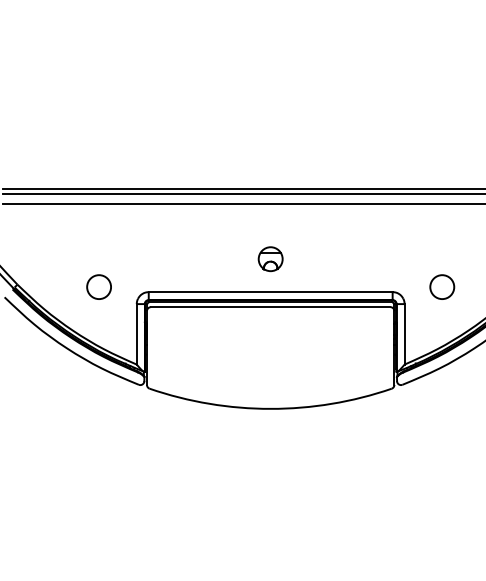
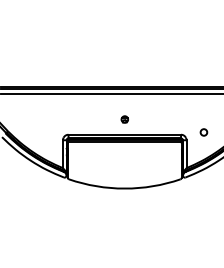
part: (270, 259) -> (124, 119), size x0.6
circle: (98, 287) -> (45, 132), removed
circle: (441, 287) -> (203, 132), size x0.6

